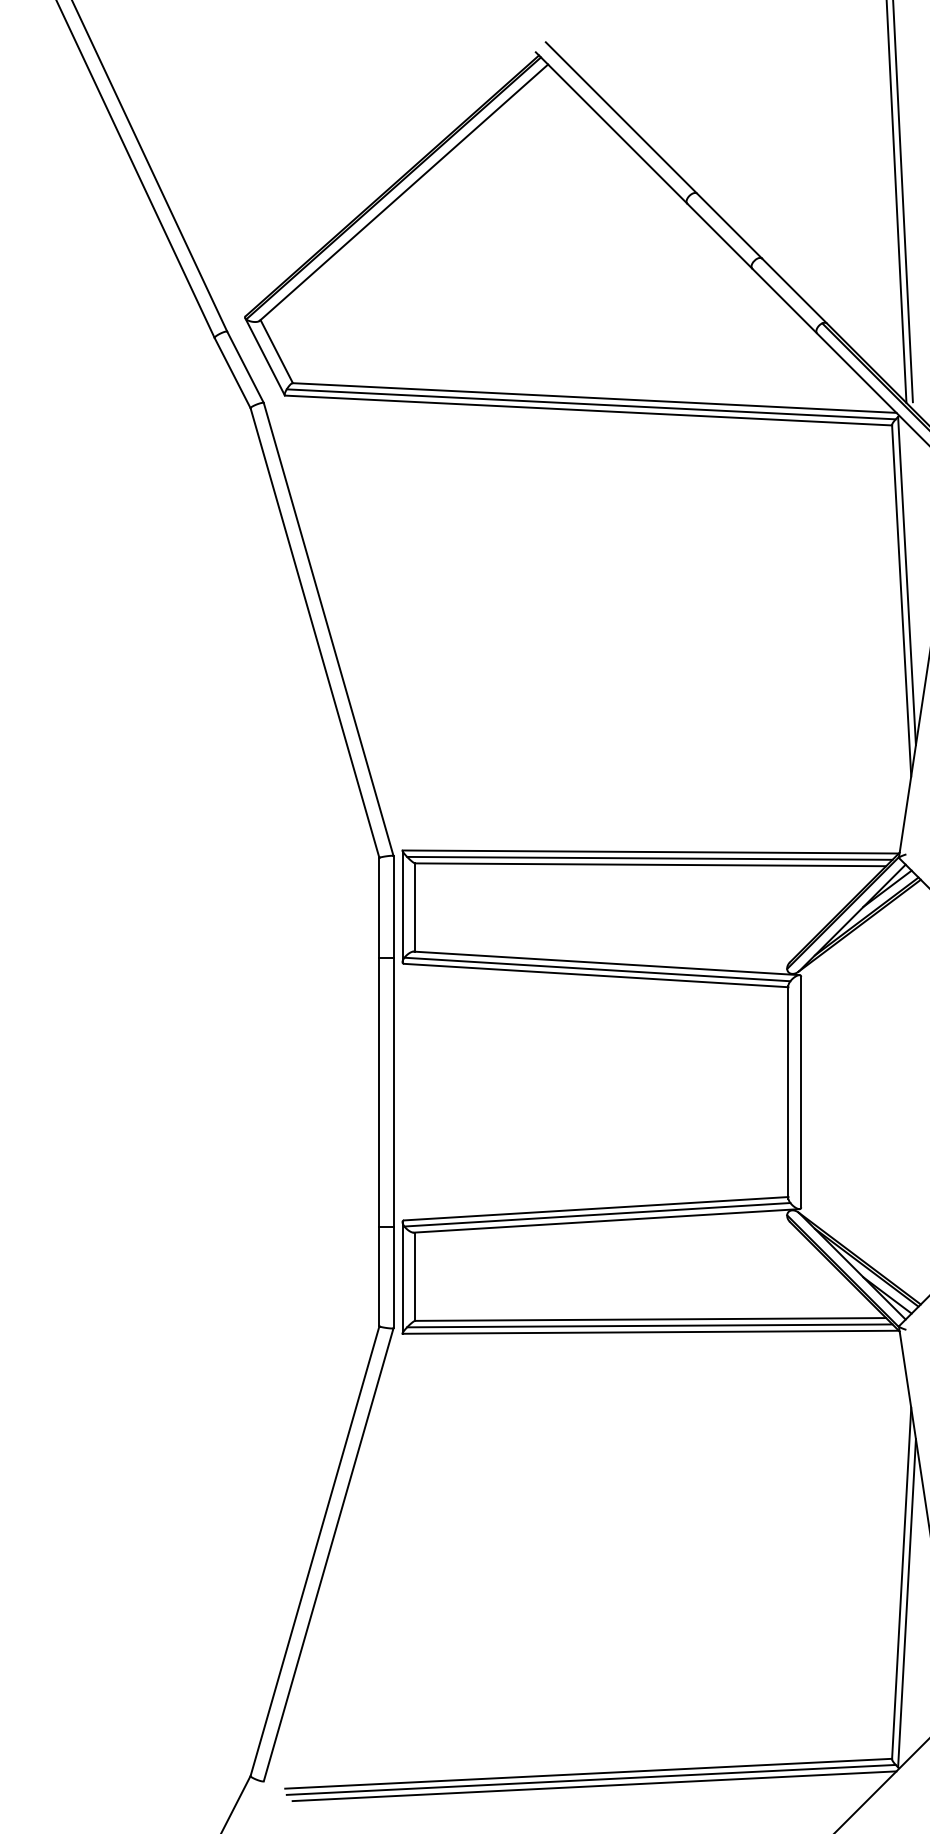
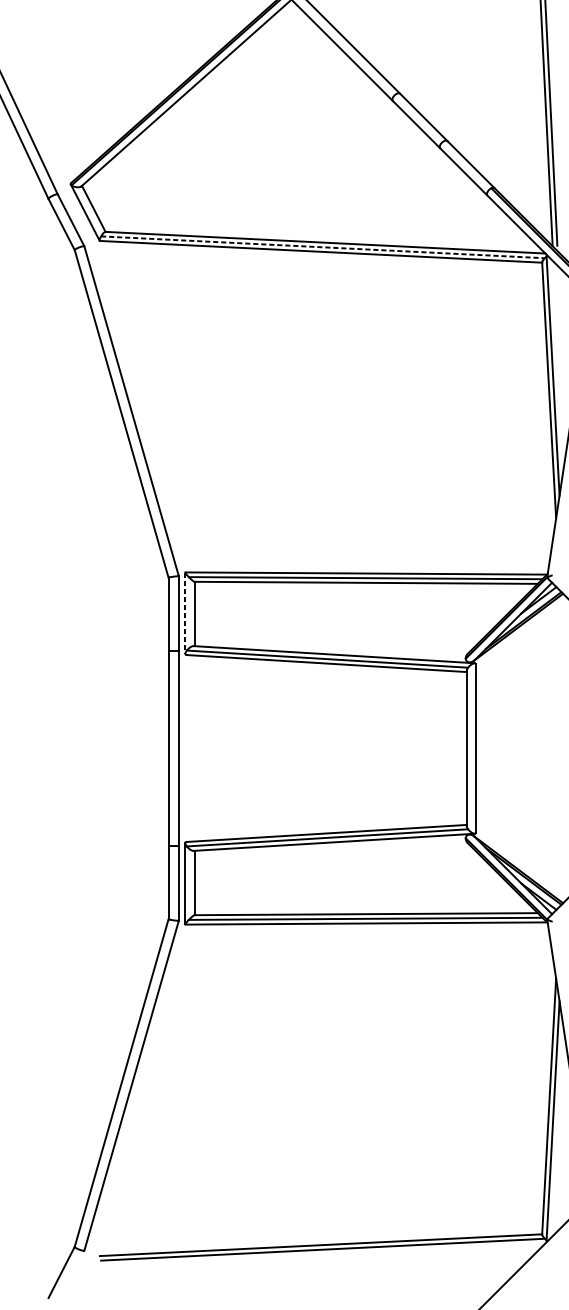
line: (591, 404) -> (323, 247), solid -> dashed
line: (402, 906) -> (185, 613), solid -> dashed
line: (594, 1786) -> (325, 1254), removed

